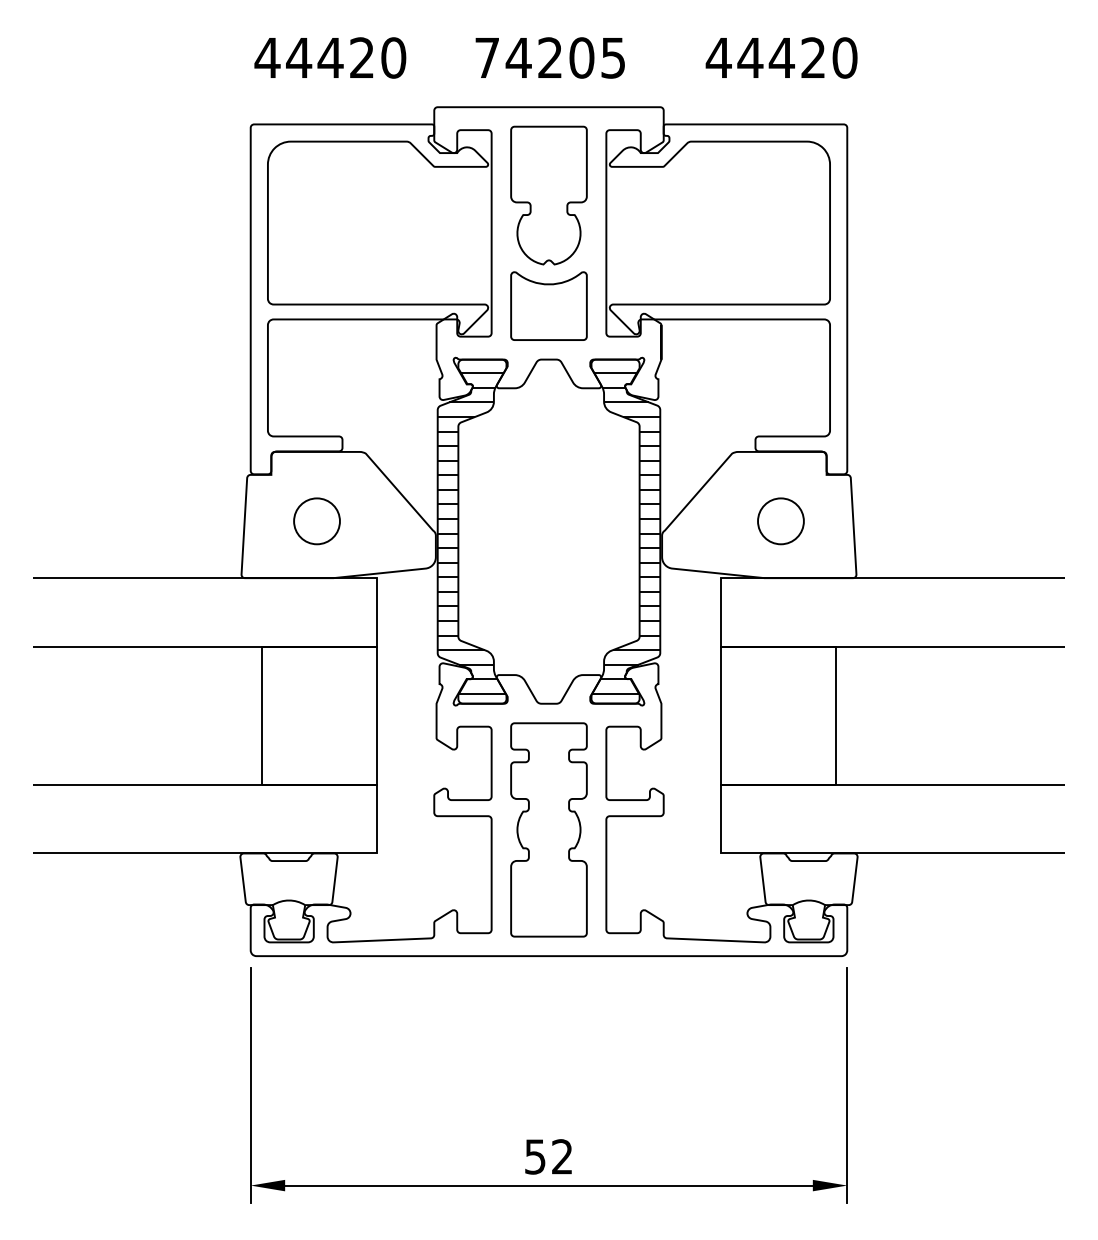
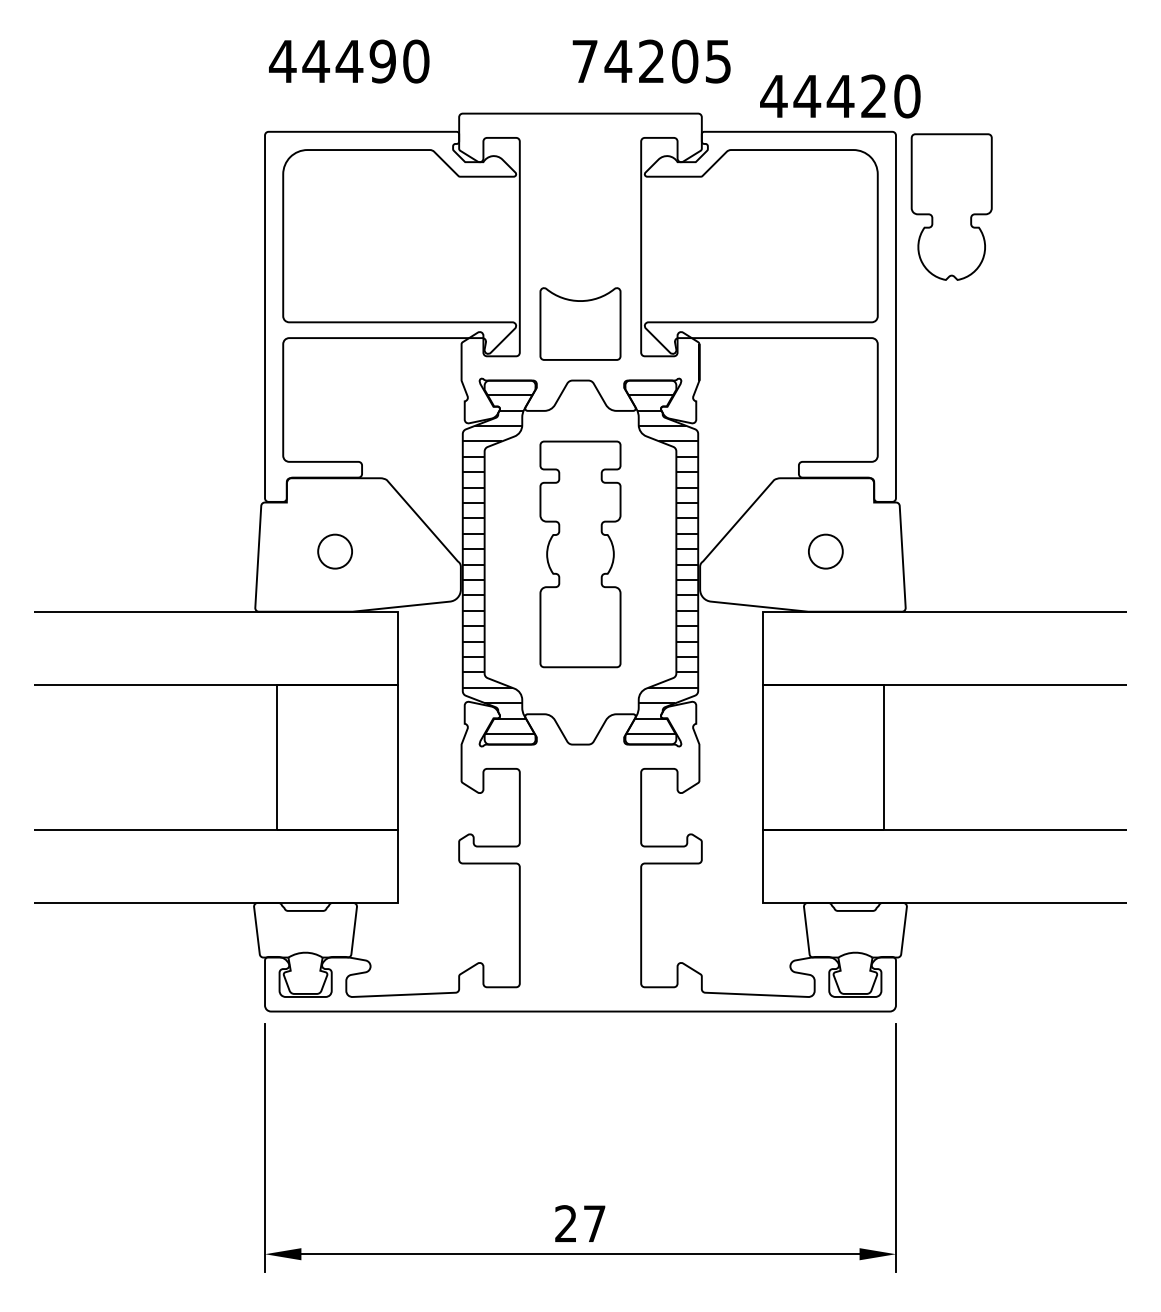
text: (361, 57) -> (382, 61), 44420 -> 44490
text: (549, 57) -> (650, 61), moved
text: (781, 57) -> (840, 95), moved
part: (548, 195) -> (951, 207), moved
circle: (316, 521) -> (334, 551), size x0.7
circle: (780, 521) -> (825, 551), size x0.7
part: (548, 829) -> (579, 553), moved
text: (548, 1156) -> (579, 1223), 52 -> 27

